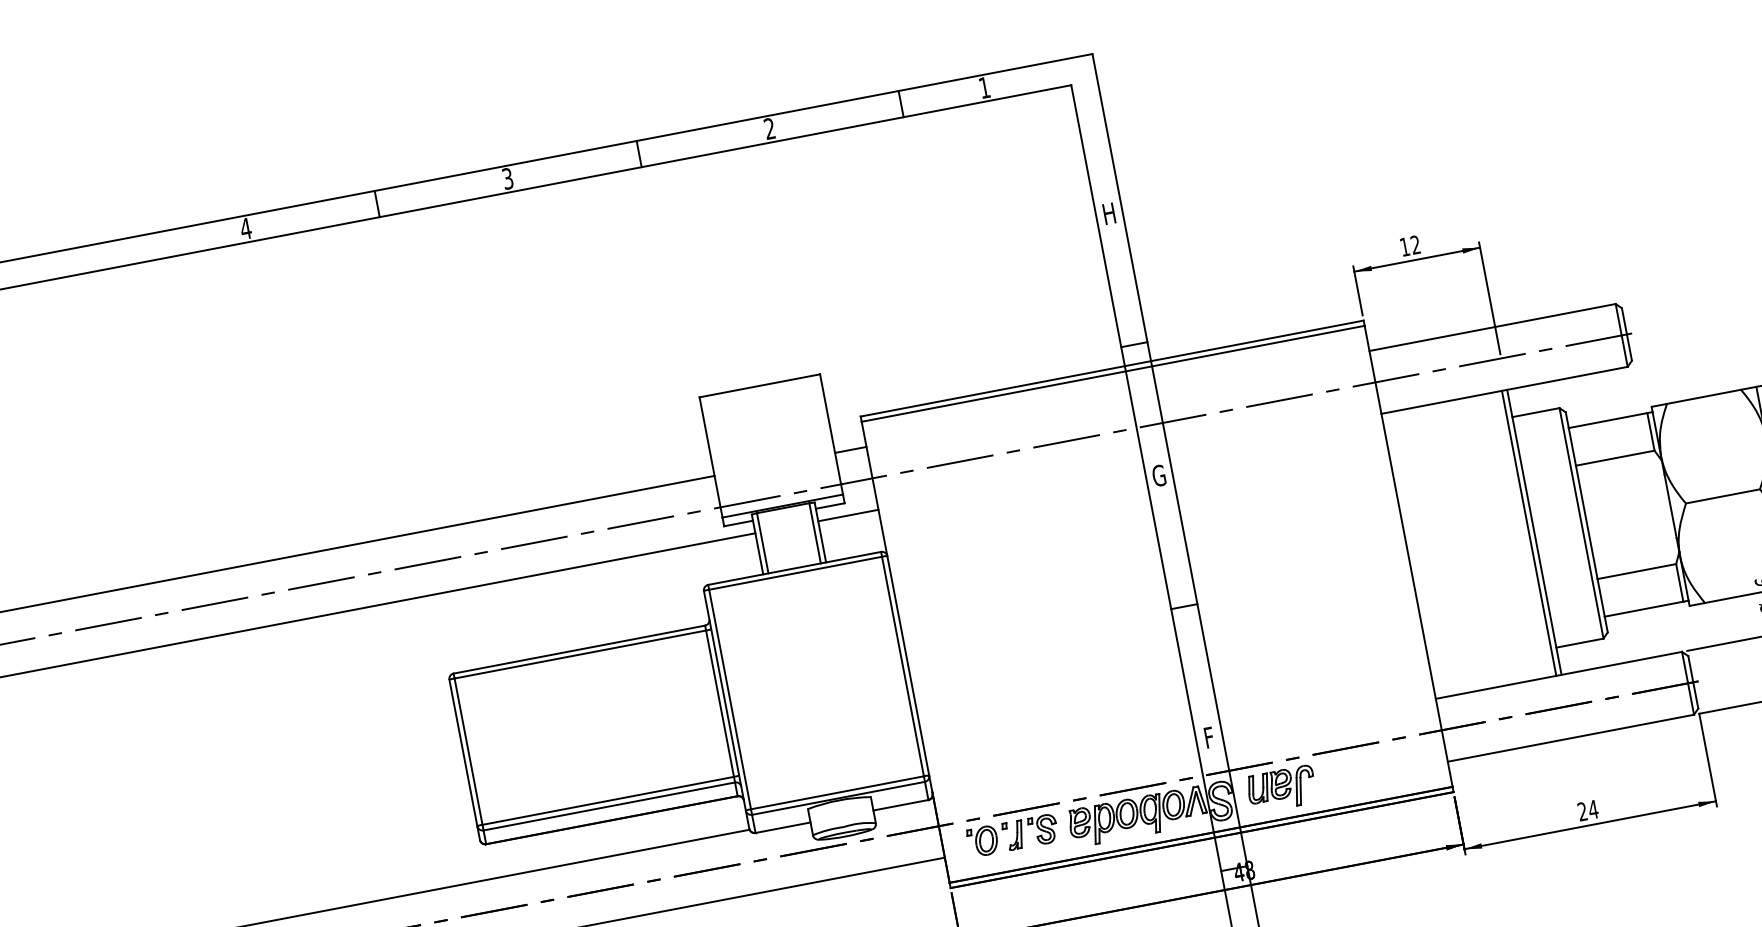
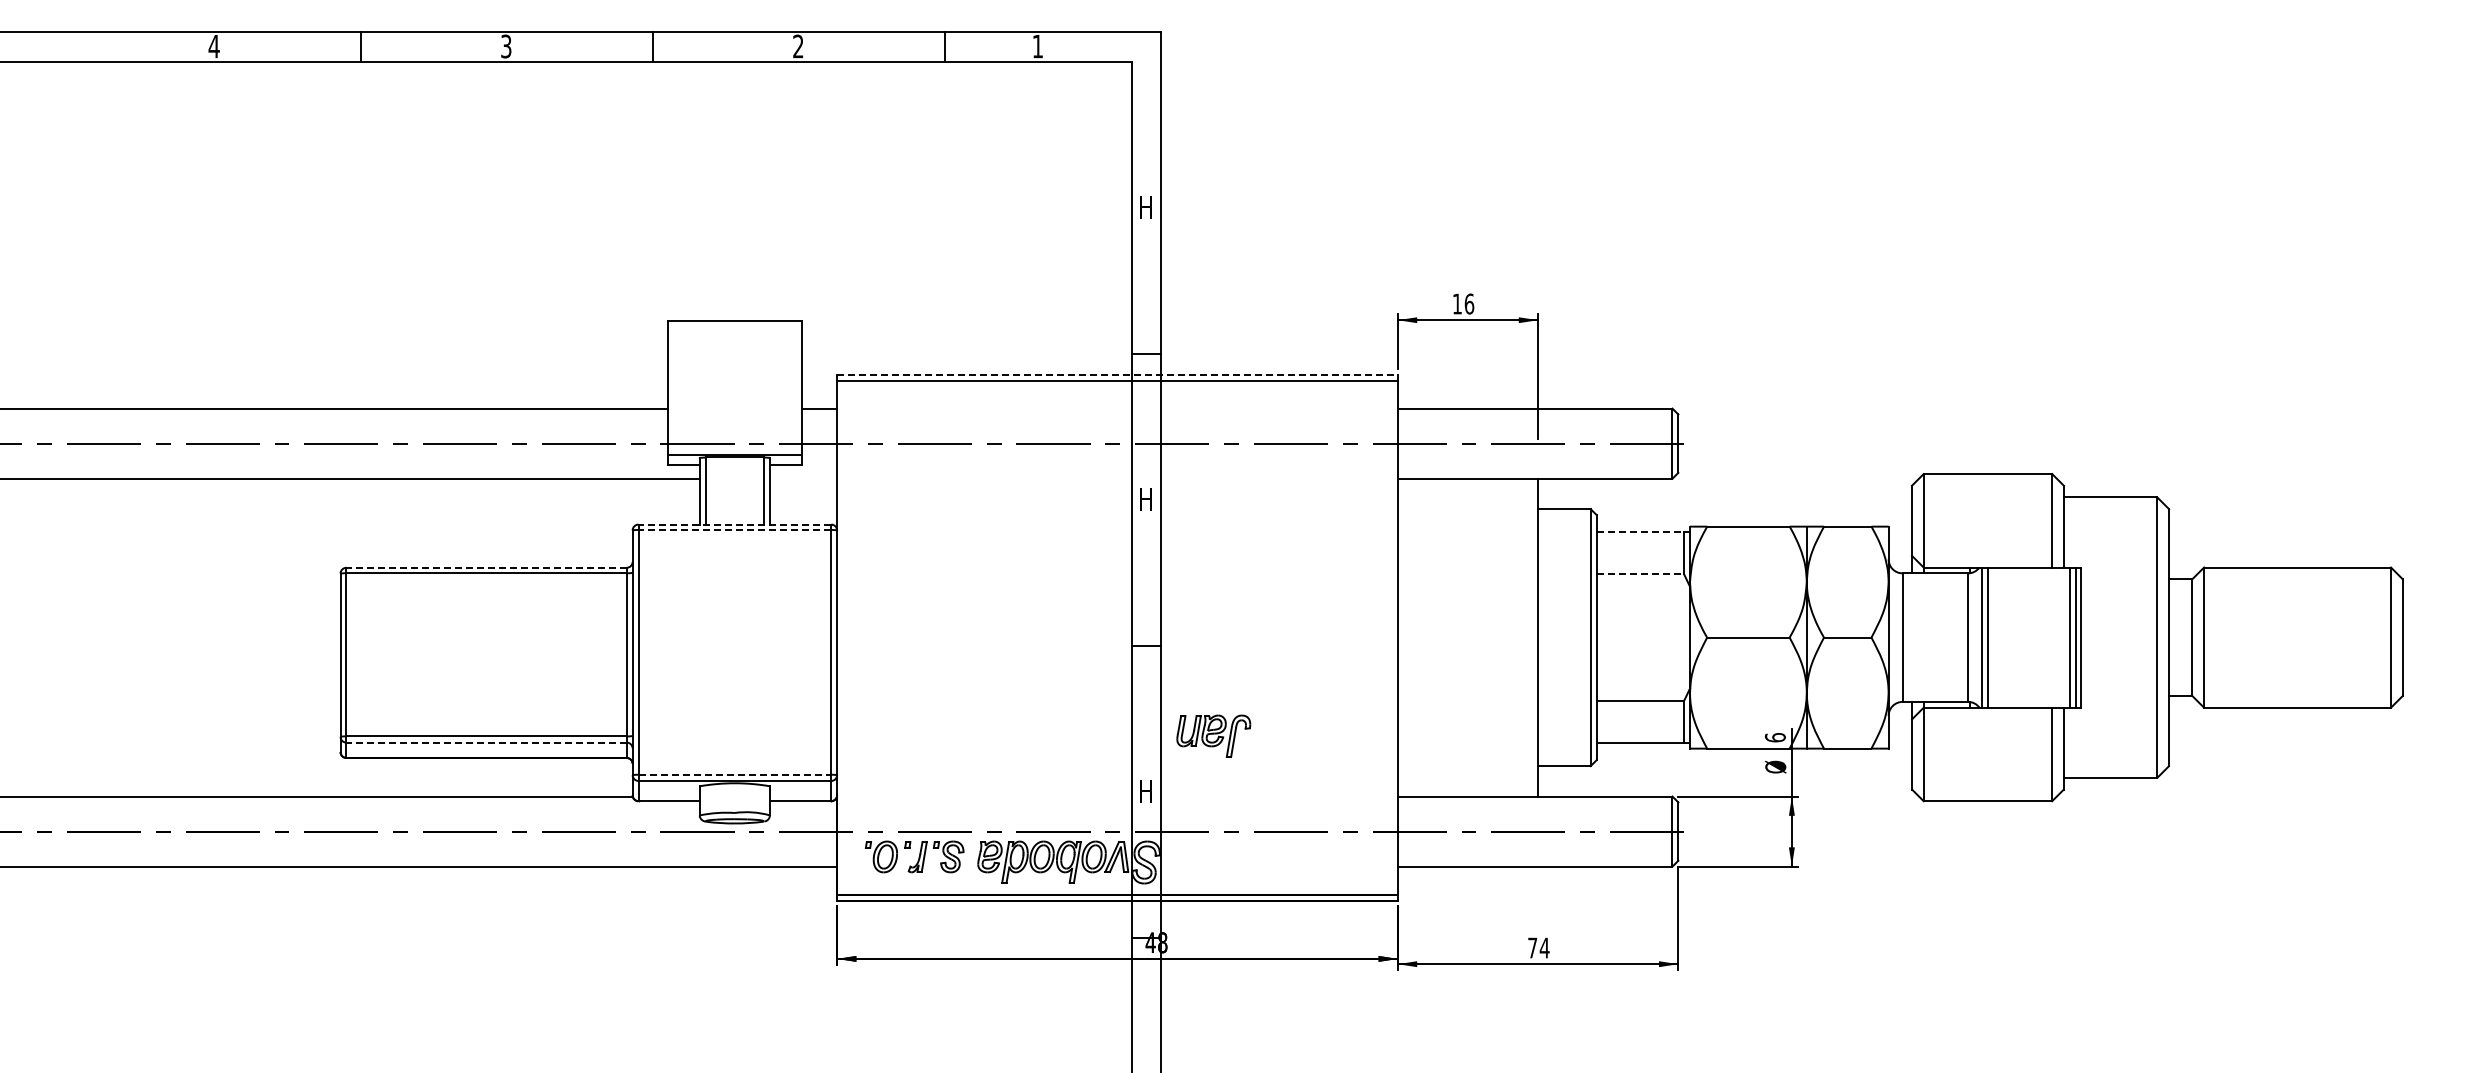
text: (1415, 244) -> (1469, 303), 12 -> 16
line: (1113, 368) -> (1118, 374), solid -> dashed
line: (1608, 420) -> (1640, 532), solid -> dashed
line: (1615, 458) -> (1640, 574), solid -> dashed
text: (1158, 475) -> (1145, 499), G -> H
line: (848, 515) -> (803, 478), removed
line: (1529, 533) -> (1532, 637), removed
line: (794, 568) -> (734, 524), solid -> dashed
line: (795, 573) -> (734, 530), solid -> dashed
line: (579, 649) -> (486, 567), solid -> dashed
text: (1208, 737) -> (1145, 791), F -> H
part: (1281, 788) -> (1213, 735), moved
line: (837, 792) -> (735, 774), solid -> dashed
line: (609, 806) -> (486, 742), solid -> dashed
text: (1582, 811) -> (1532, 947), 24 -> 74

